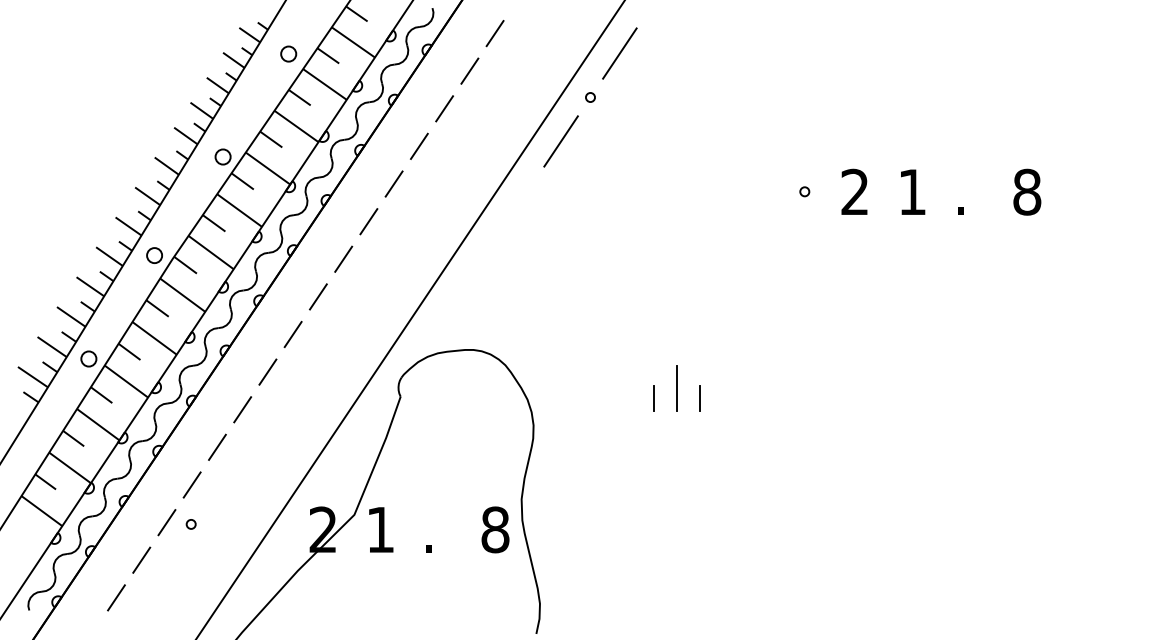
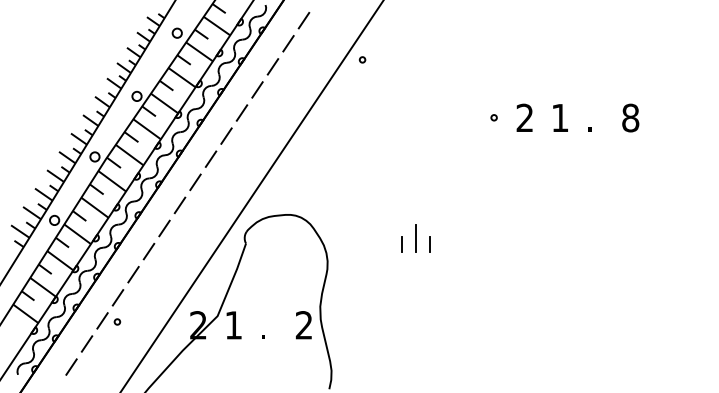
line: (619, 52) -> (380, 32), removed
line: (561, 140) -> (344, 86), removed
text: (494, 530) -> (303, 325), 8 -> 2

